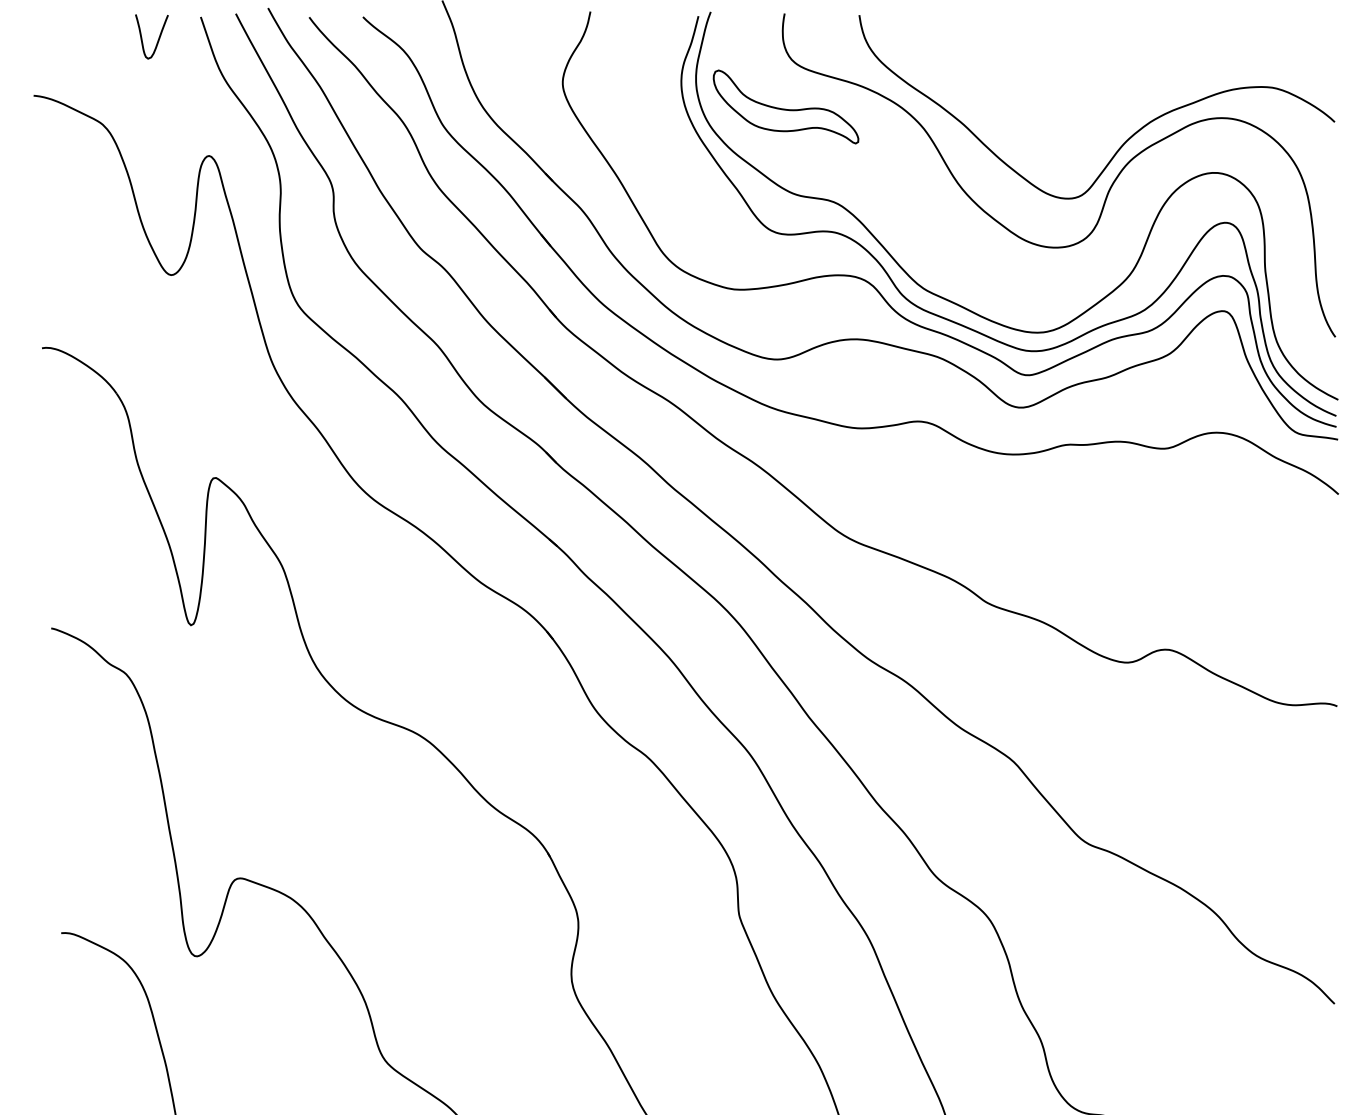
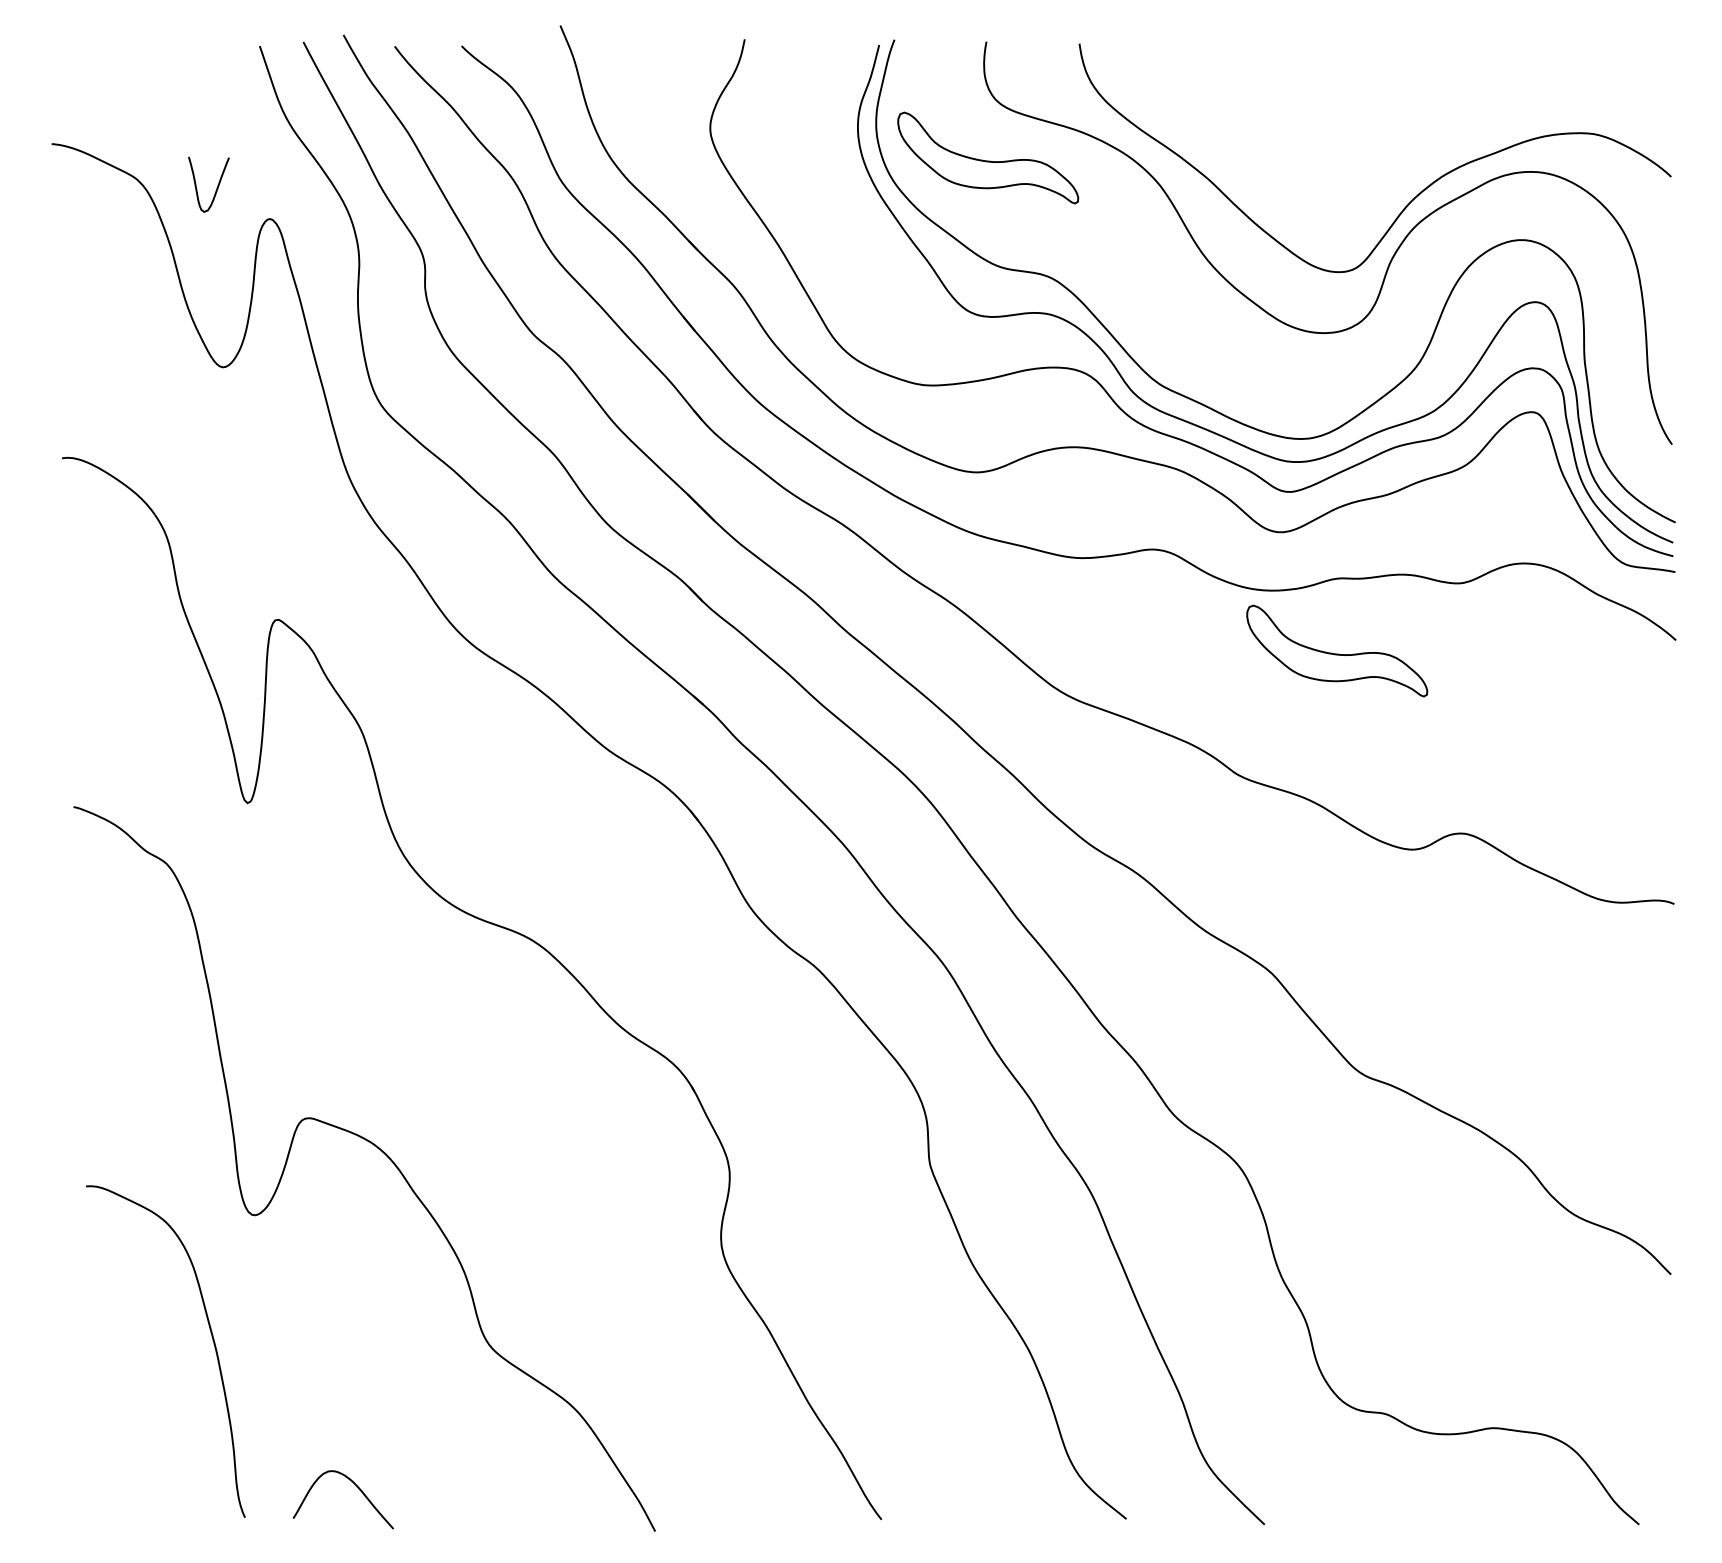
curve: (158, 39) -> (216, 187), moved
part: (1066, 502) -> (1337, 650), added

